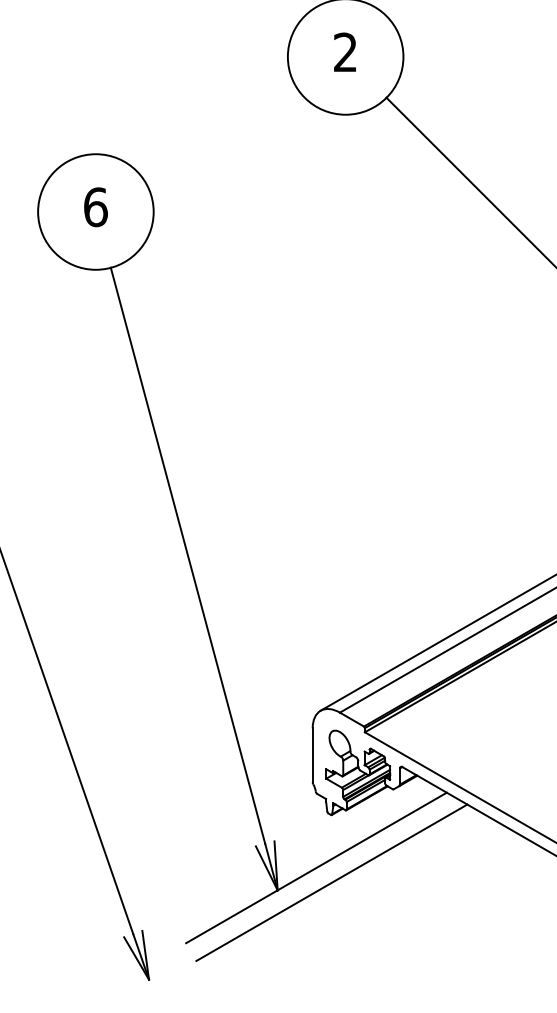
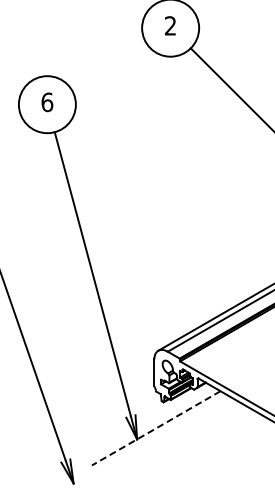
line: (314, 868) -> (155, 428), solid -> dashed
line: (331, 882) -> (163, 435), removed

